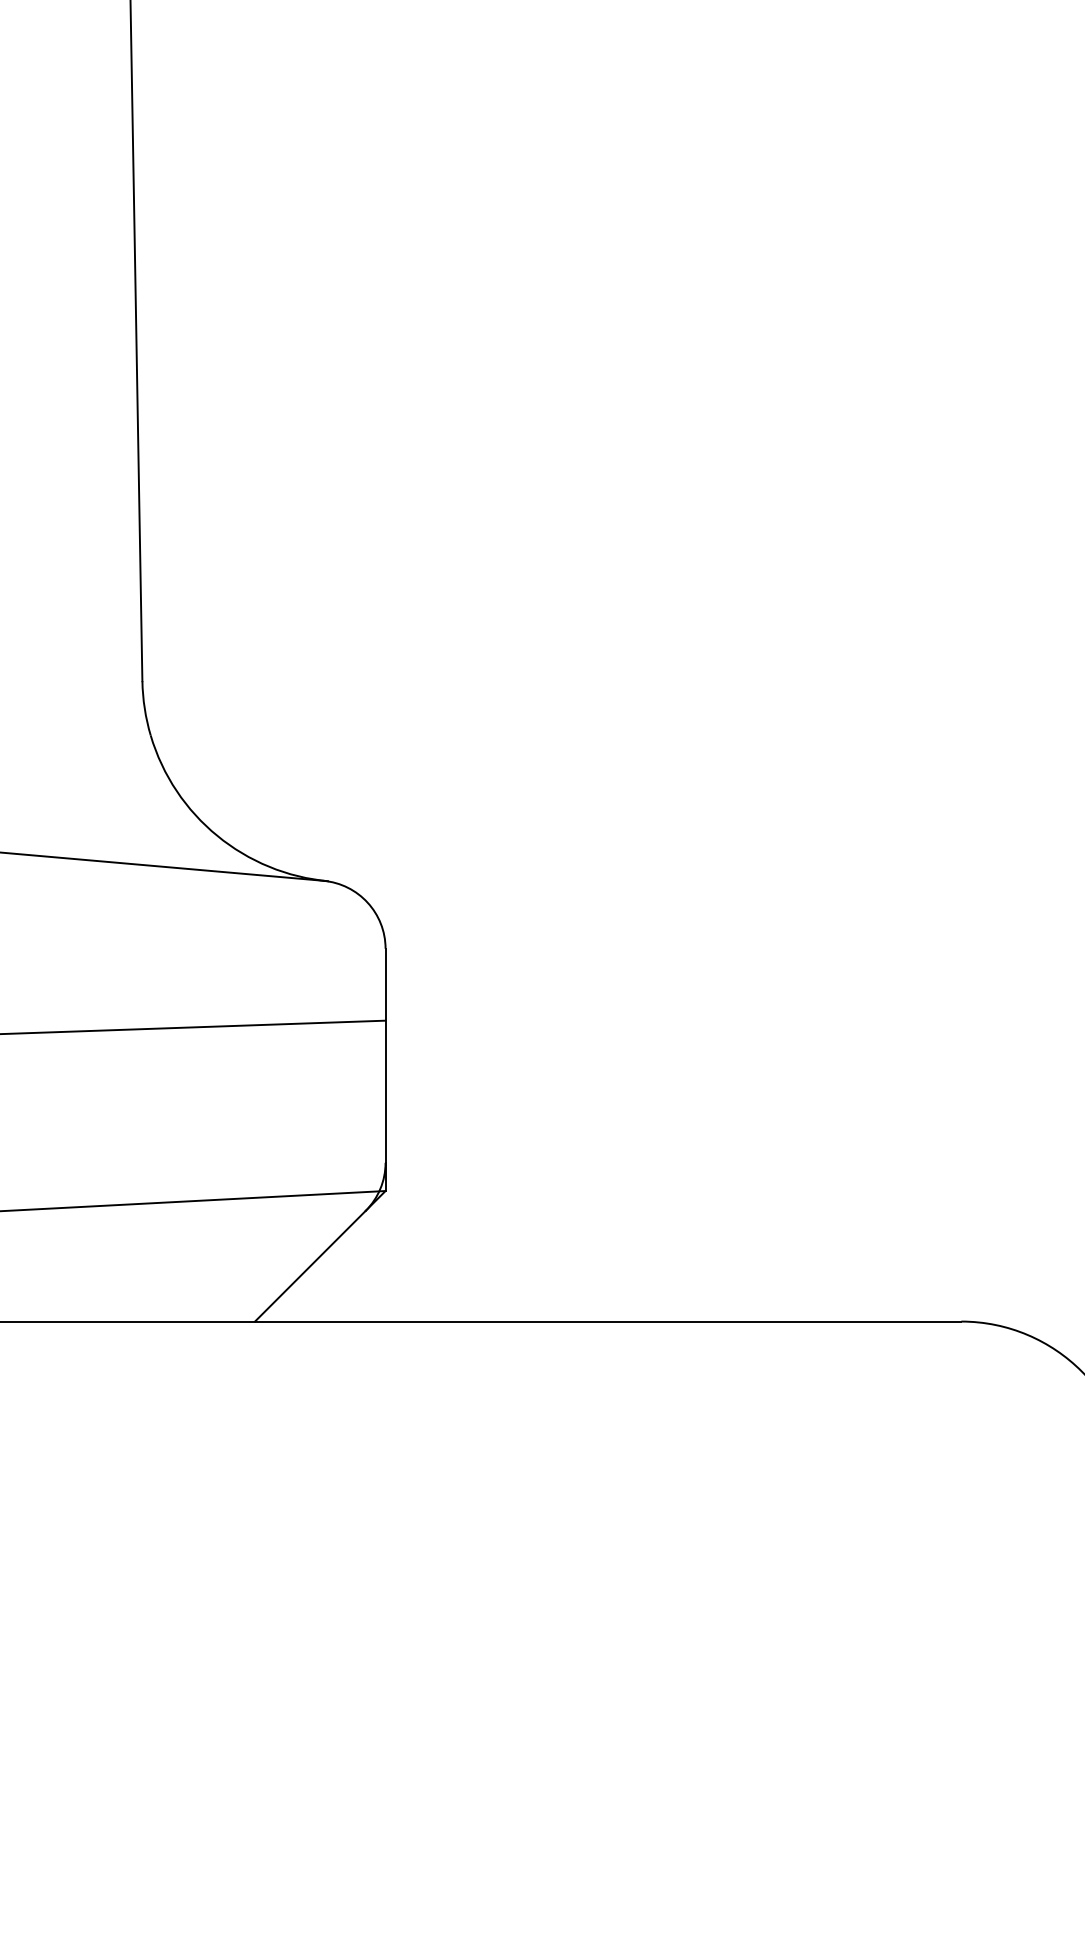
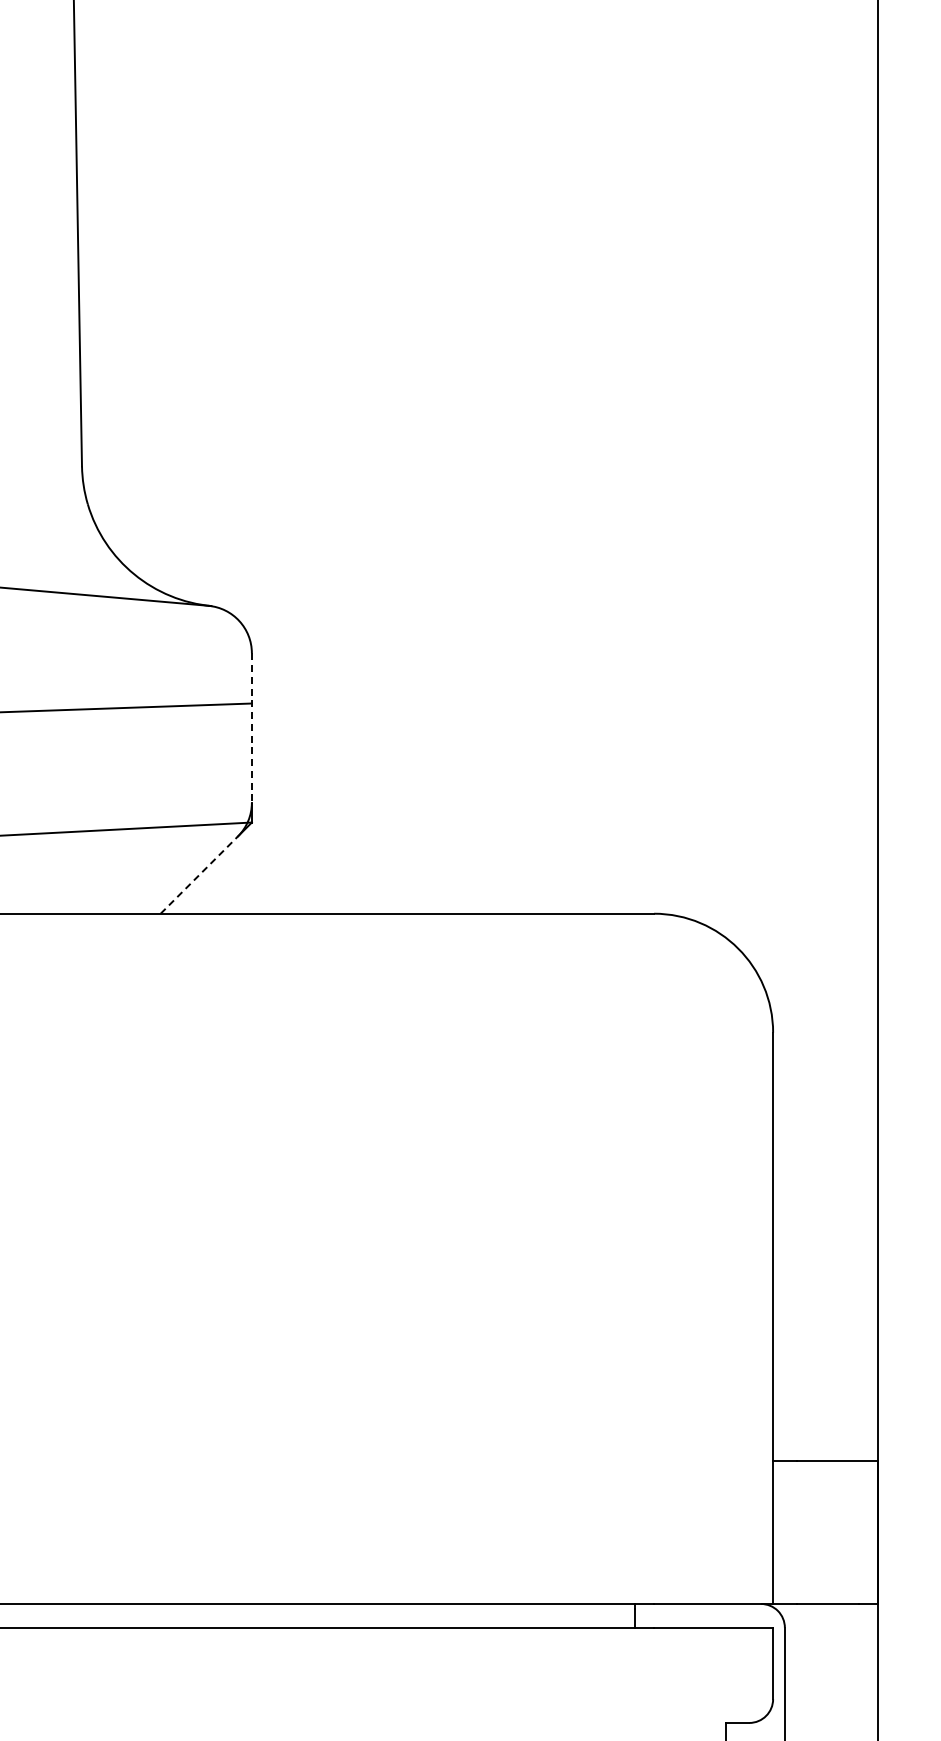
line: (385, 1056) -> (251, 728), solid -> dashed
line: (310, 1266) -> (199, 875), solid -> dashed

